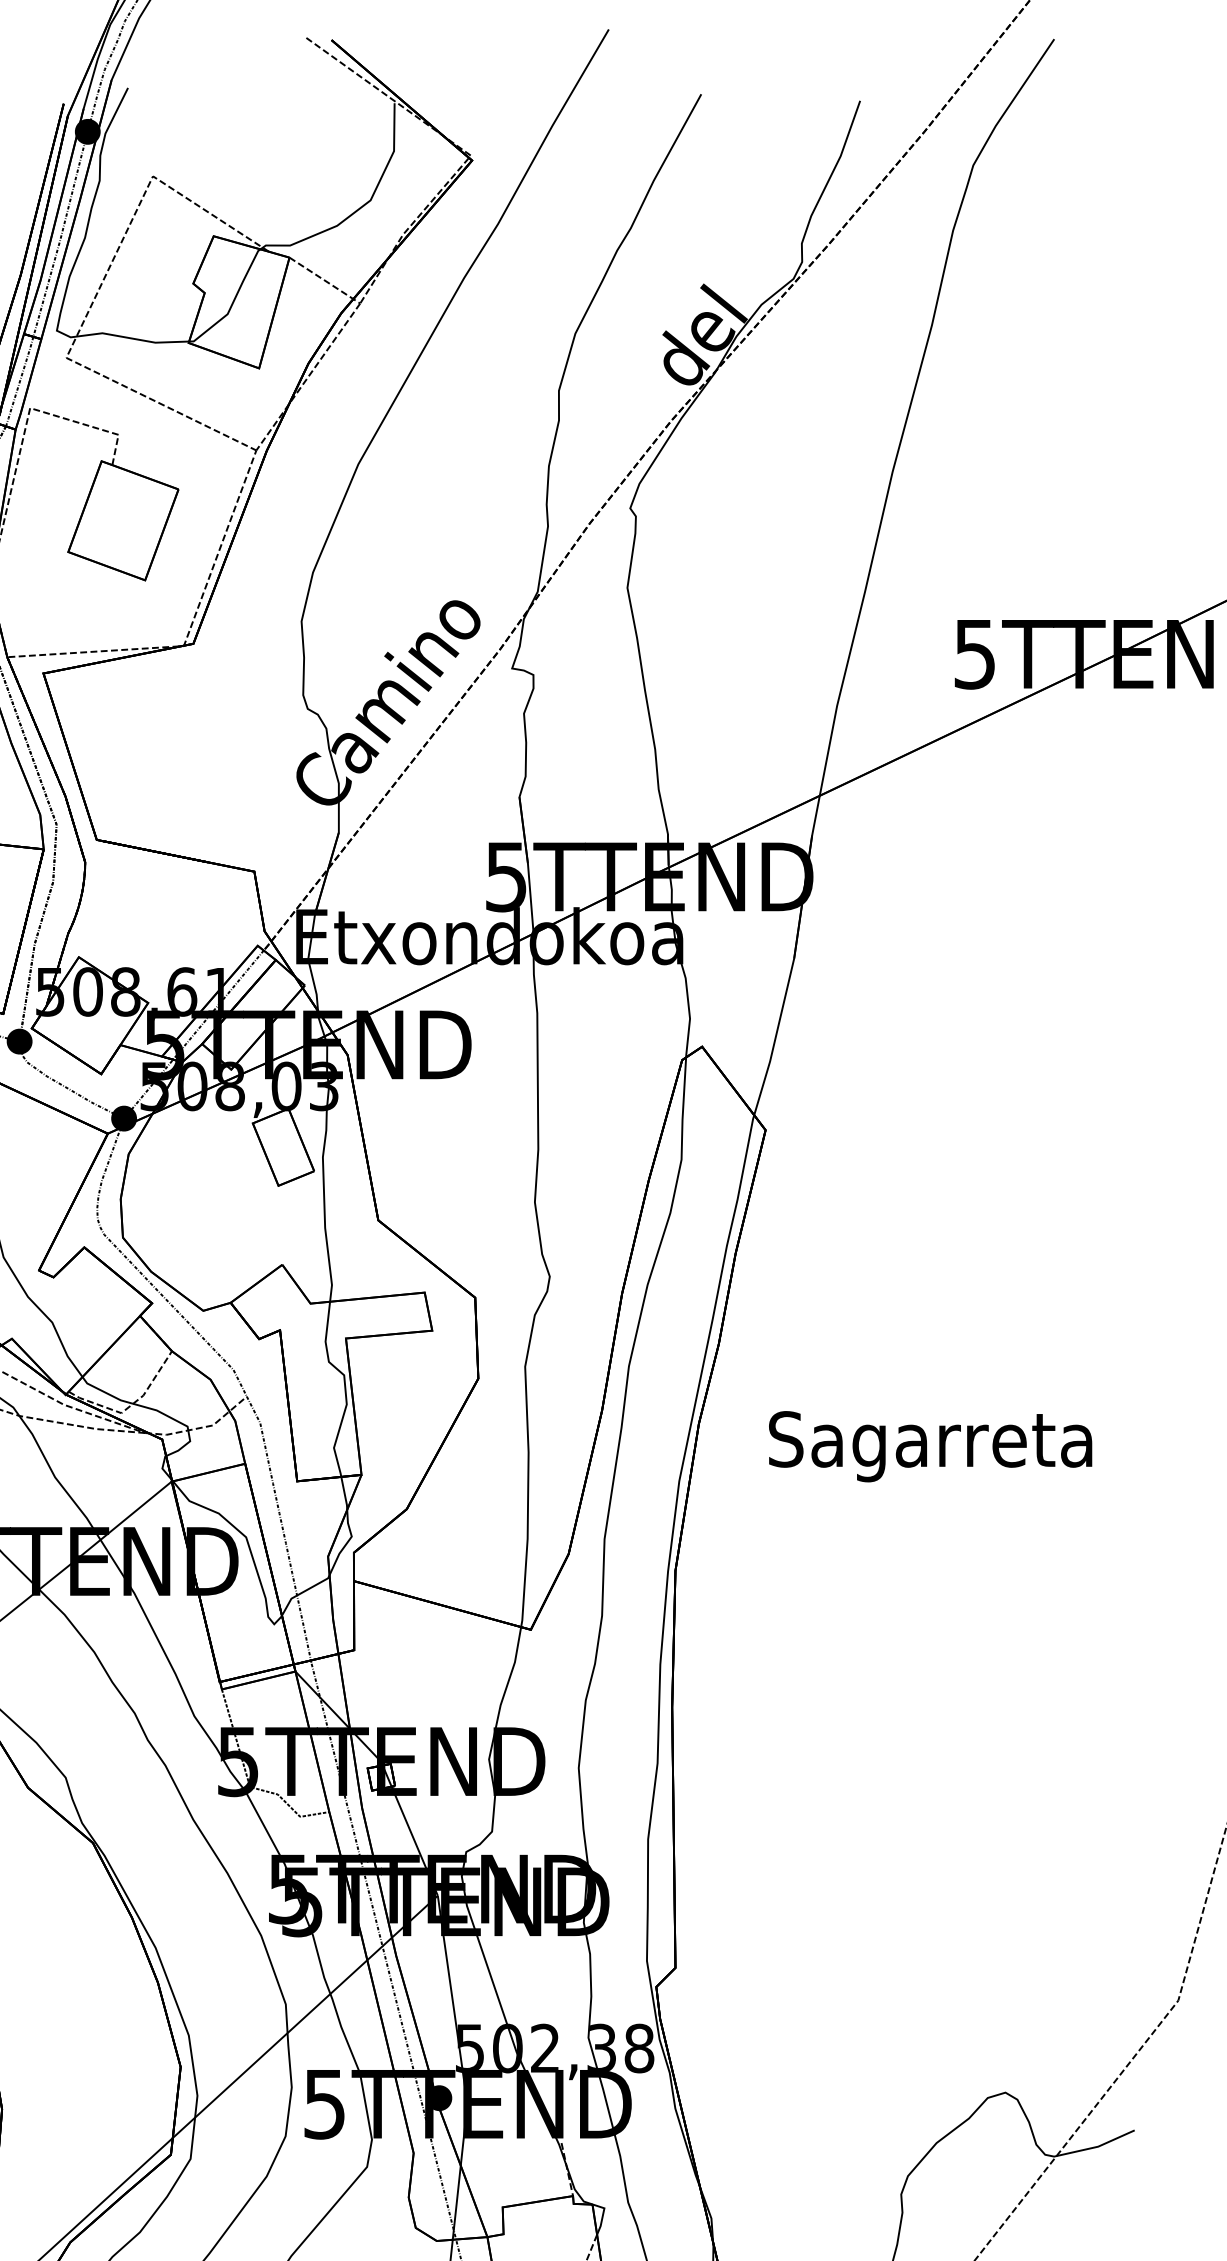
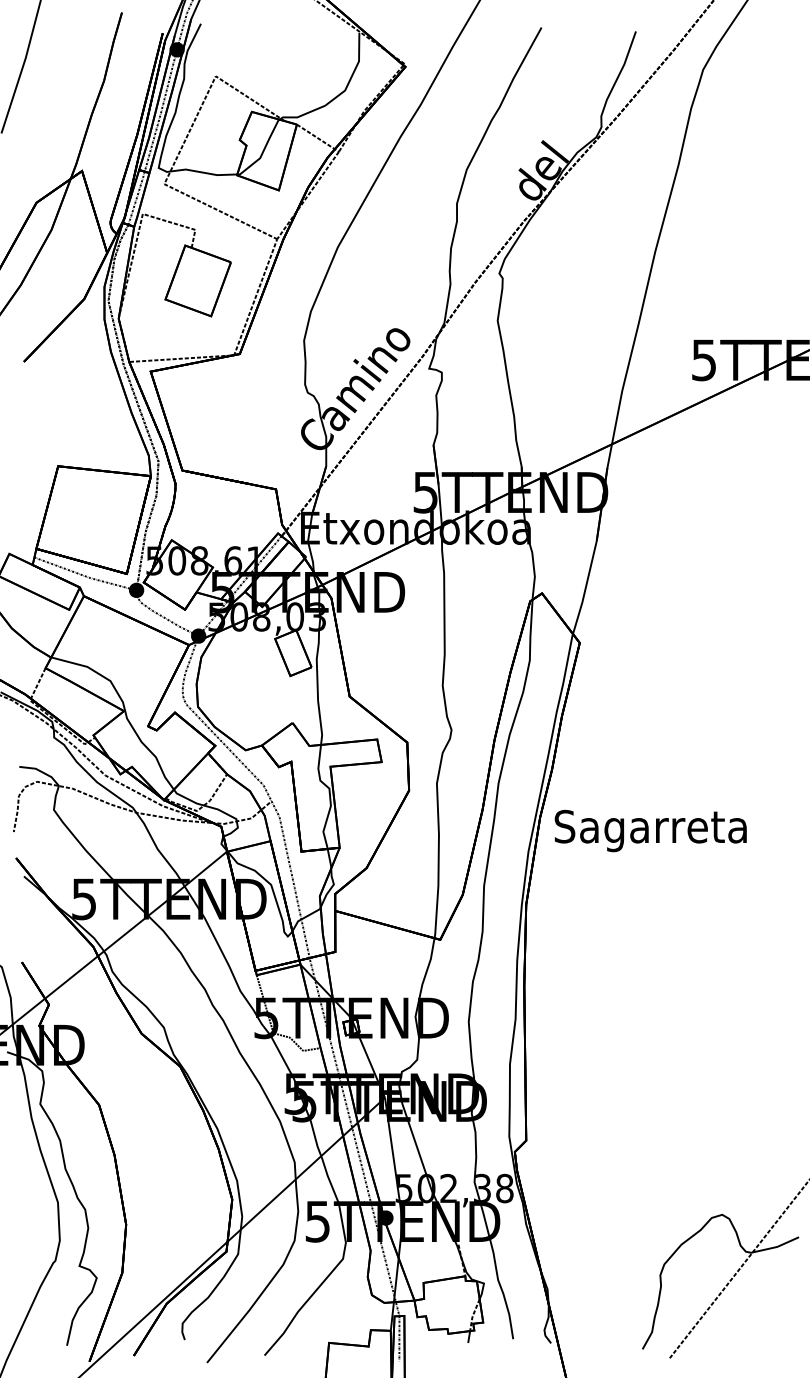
text: (930, 1445) -> (650, 830), moved

